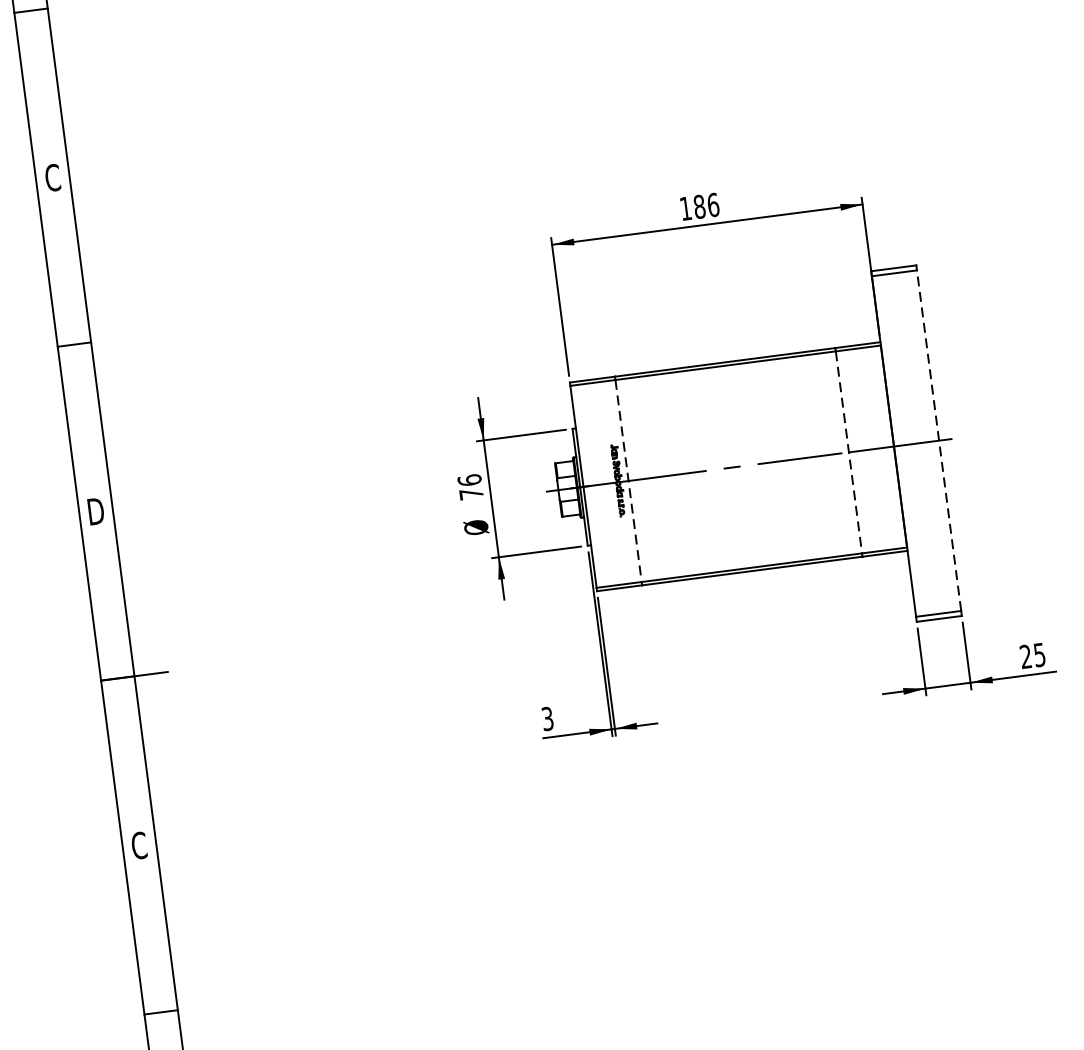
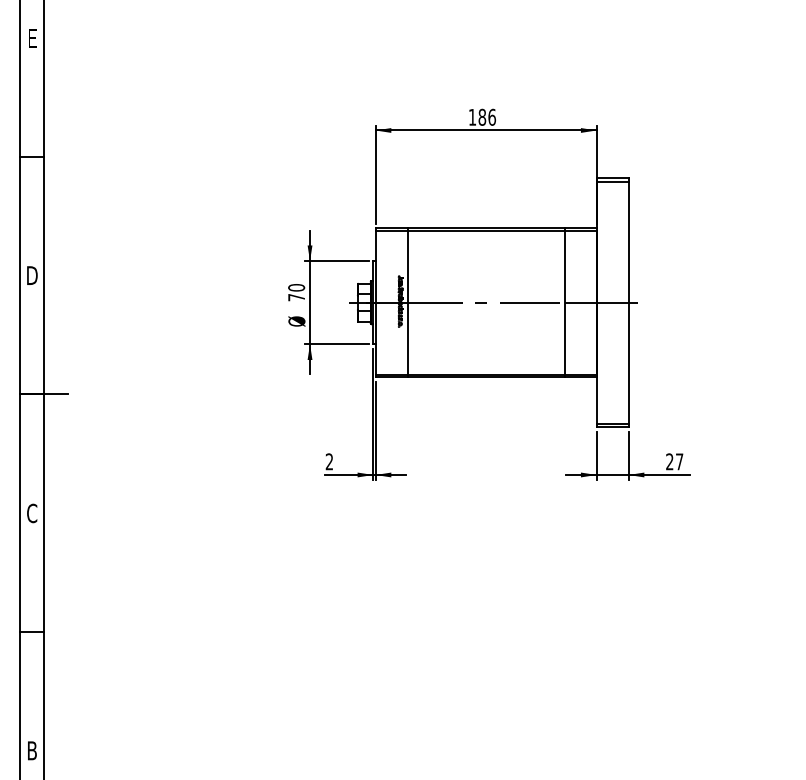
text: (52, 176) -> (32, 37), C -> E
line: (938, 440) -> (628, 302), dashed -> solid
line: (848, 452) -> (564, 302), dashed -> solid
text: (469, 479) -> (296, 287), 76 -> 70
line: (628, 480) -> (407, 302), dashed -> solid
text: (1039, 654) -> (679, 461), 25 -> 27
text: (547, 718) -> (329, 461), 3 -> 2

